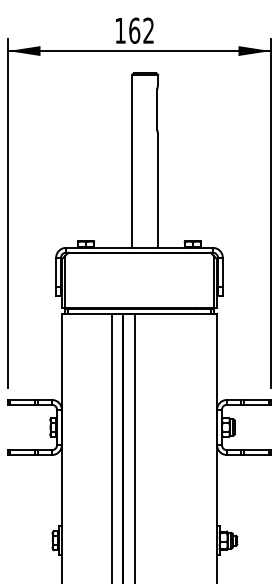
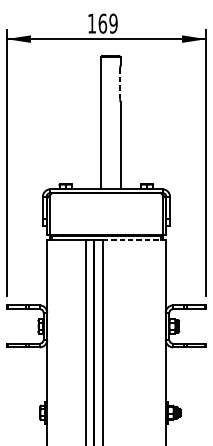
text: (148, 30) -> (113, 23), 162 -> 169
line: (157, 110) -> (120, 84), solid -> dashed
line: (176, 314) -> (134, 240), solid -> dashed

